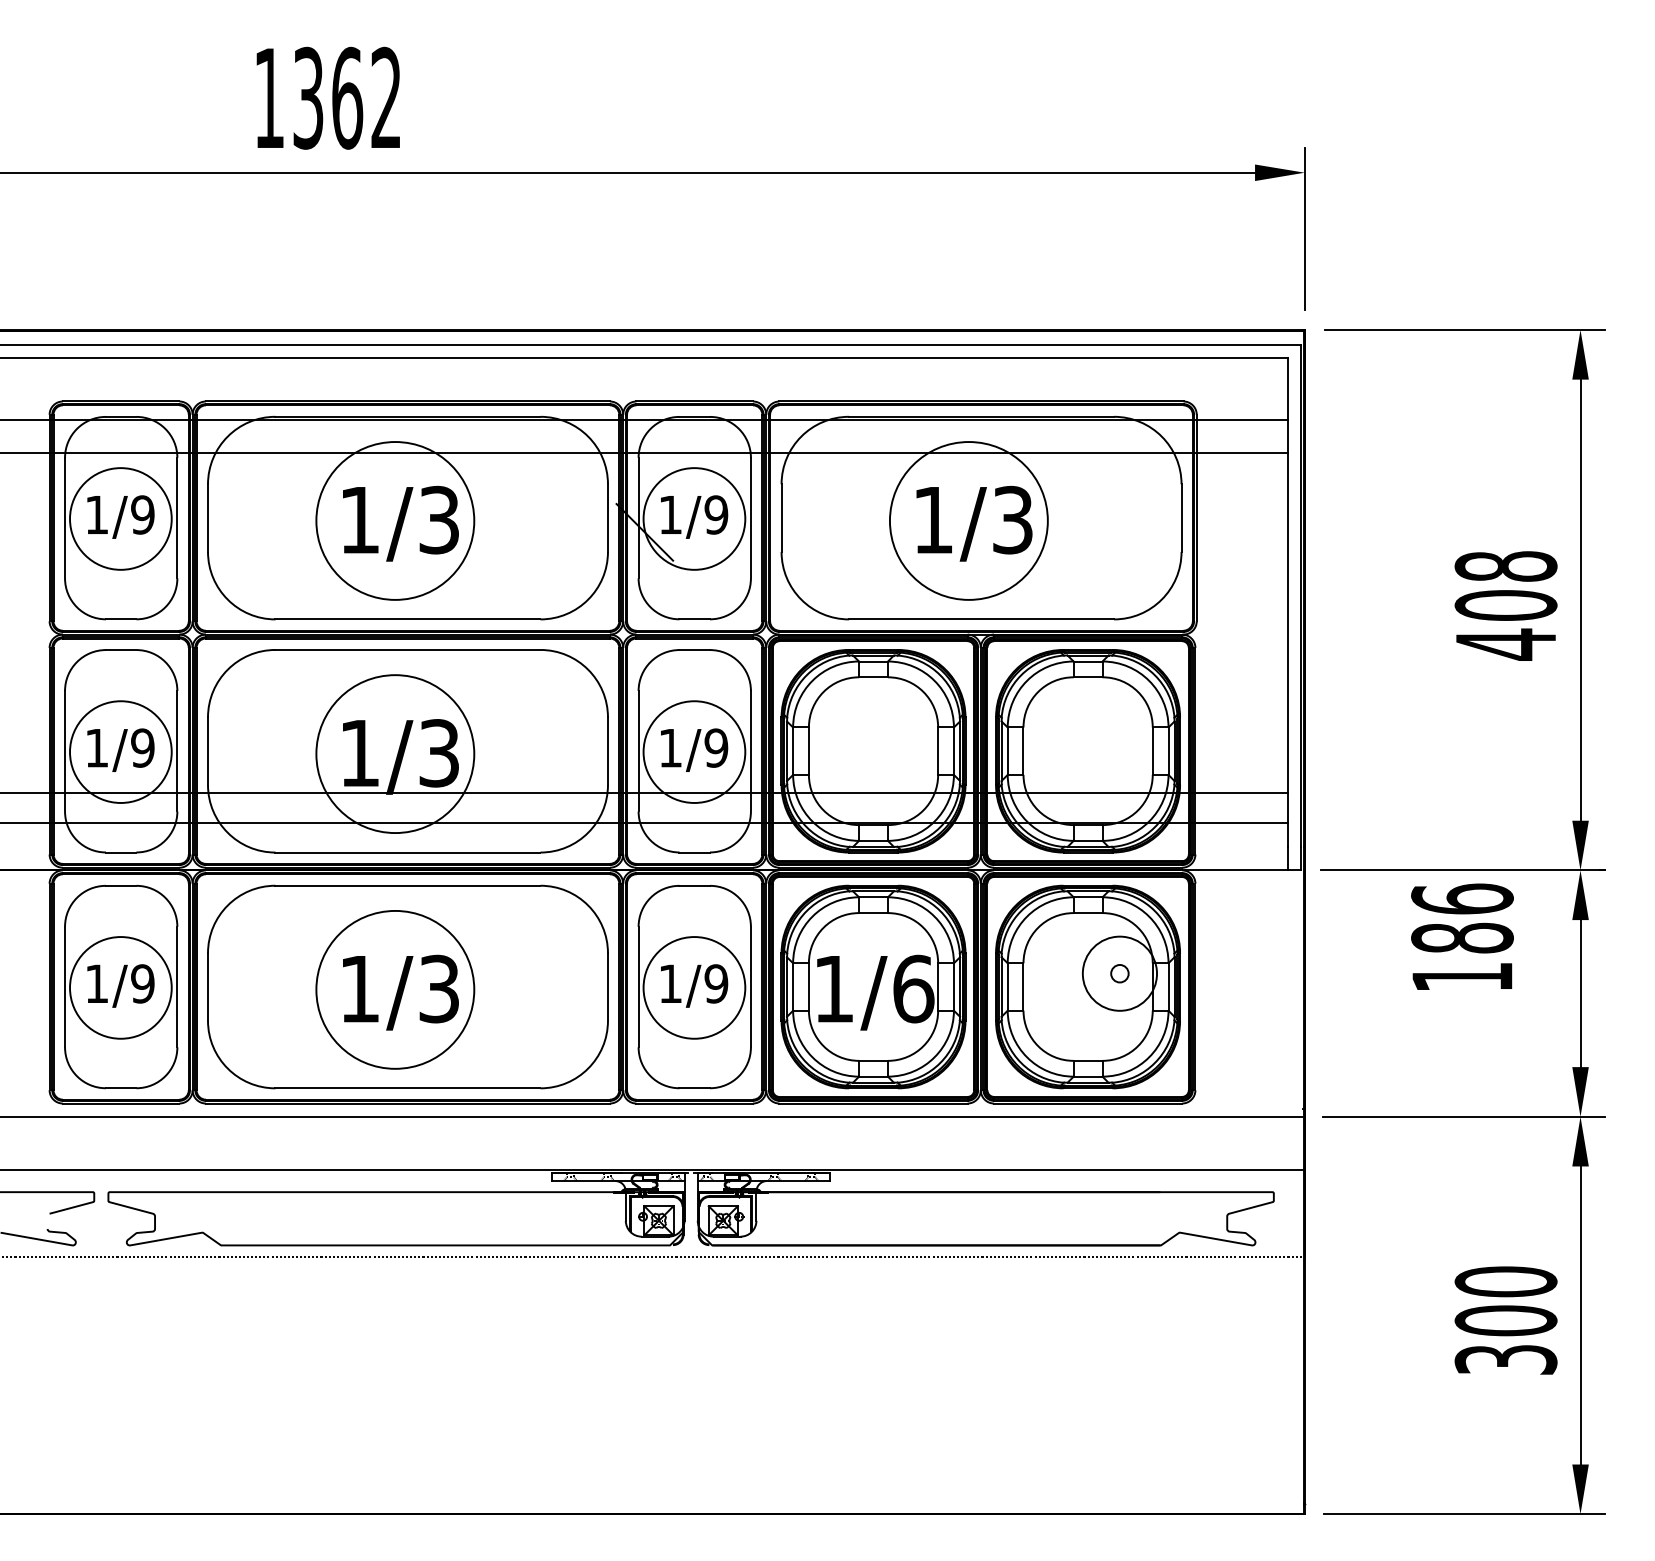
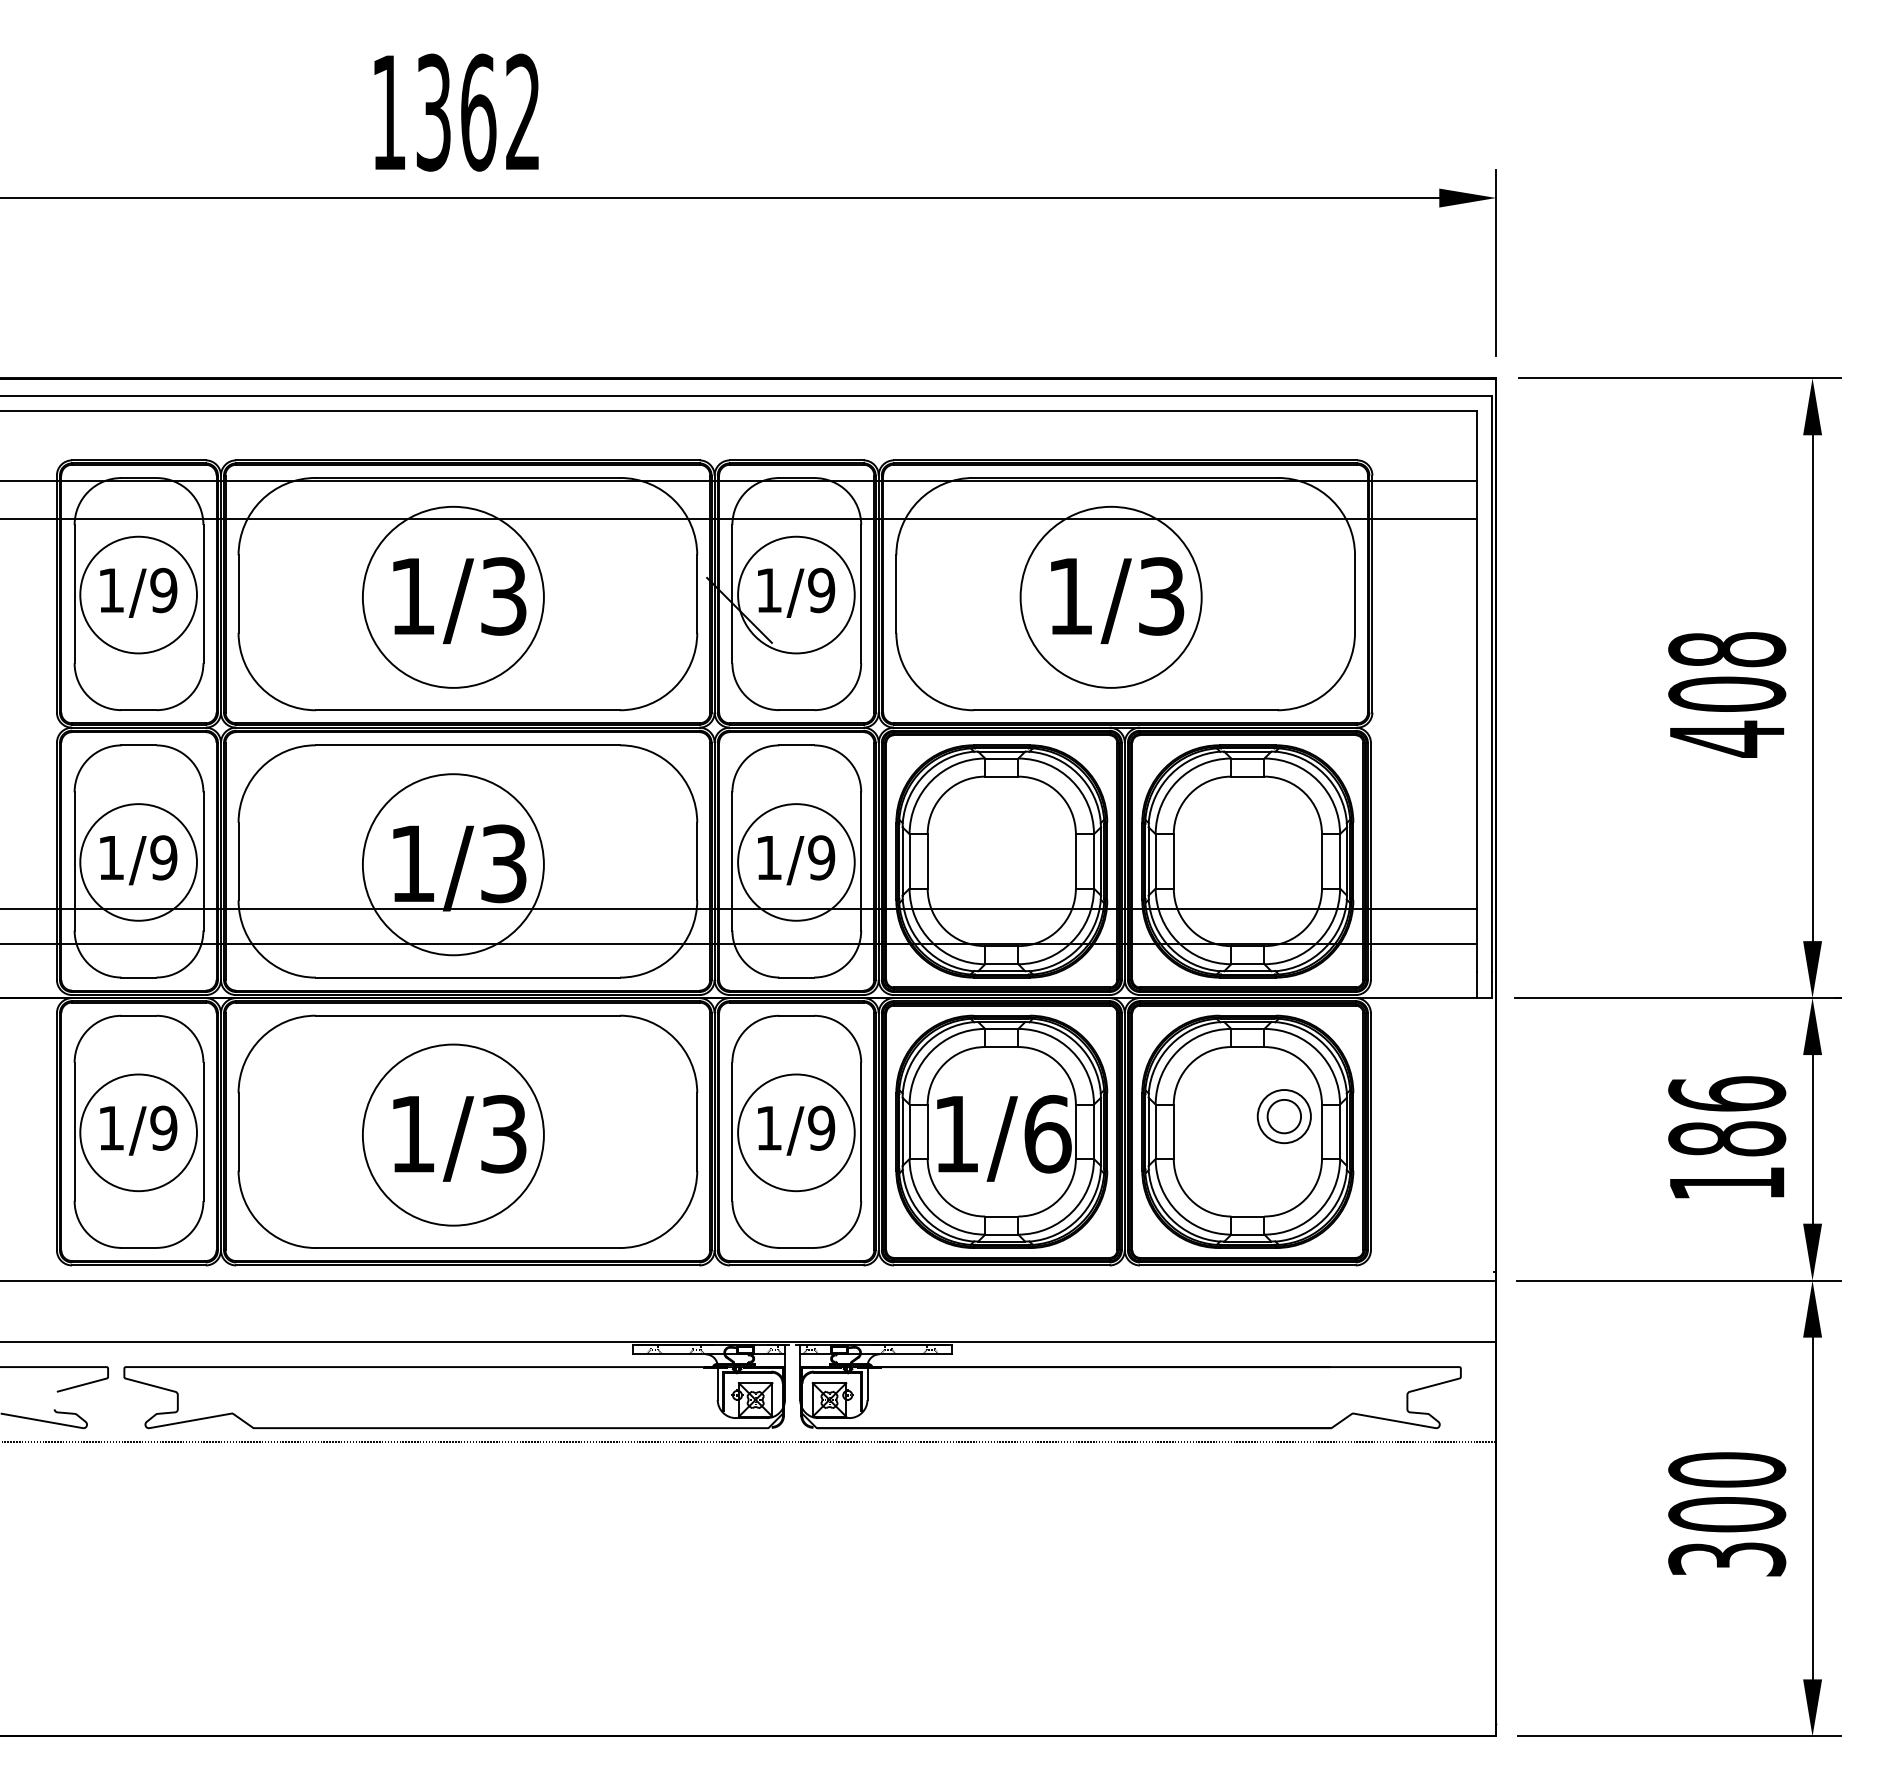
text: (328, 98) -> (456, 112), moved
text: (1462, 937) -> (1727, 1137), moved
circle: (1119, 973) -> (1283, 1116), size x0.62
circle: (1120, 973) -> (1284, 1116), size x1.67

